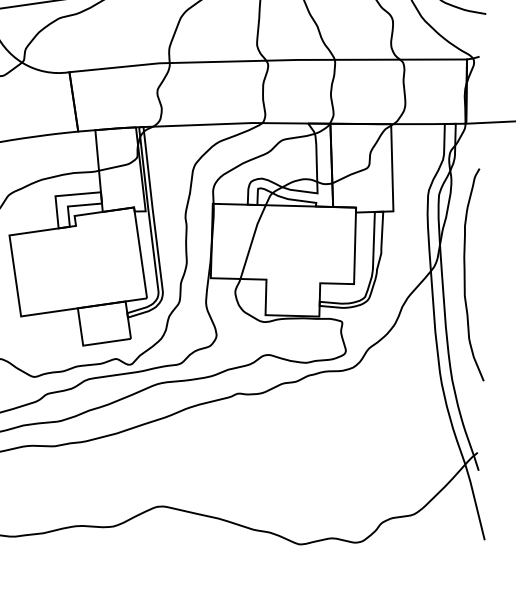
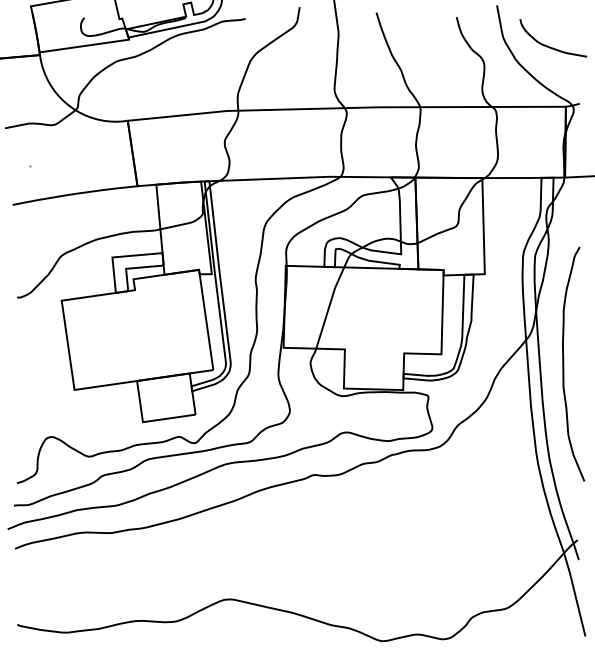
curve: (465, 274) -> (564, 363), moved

